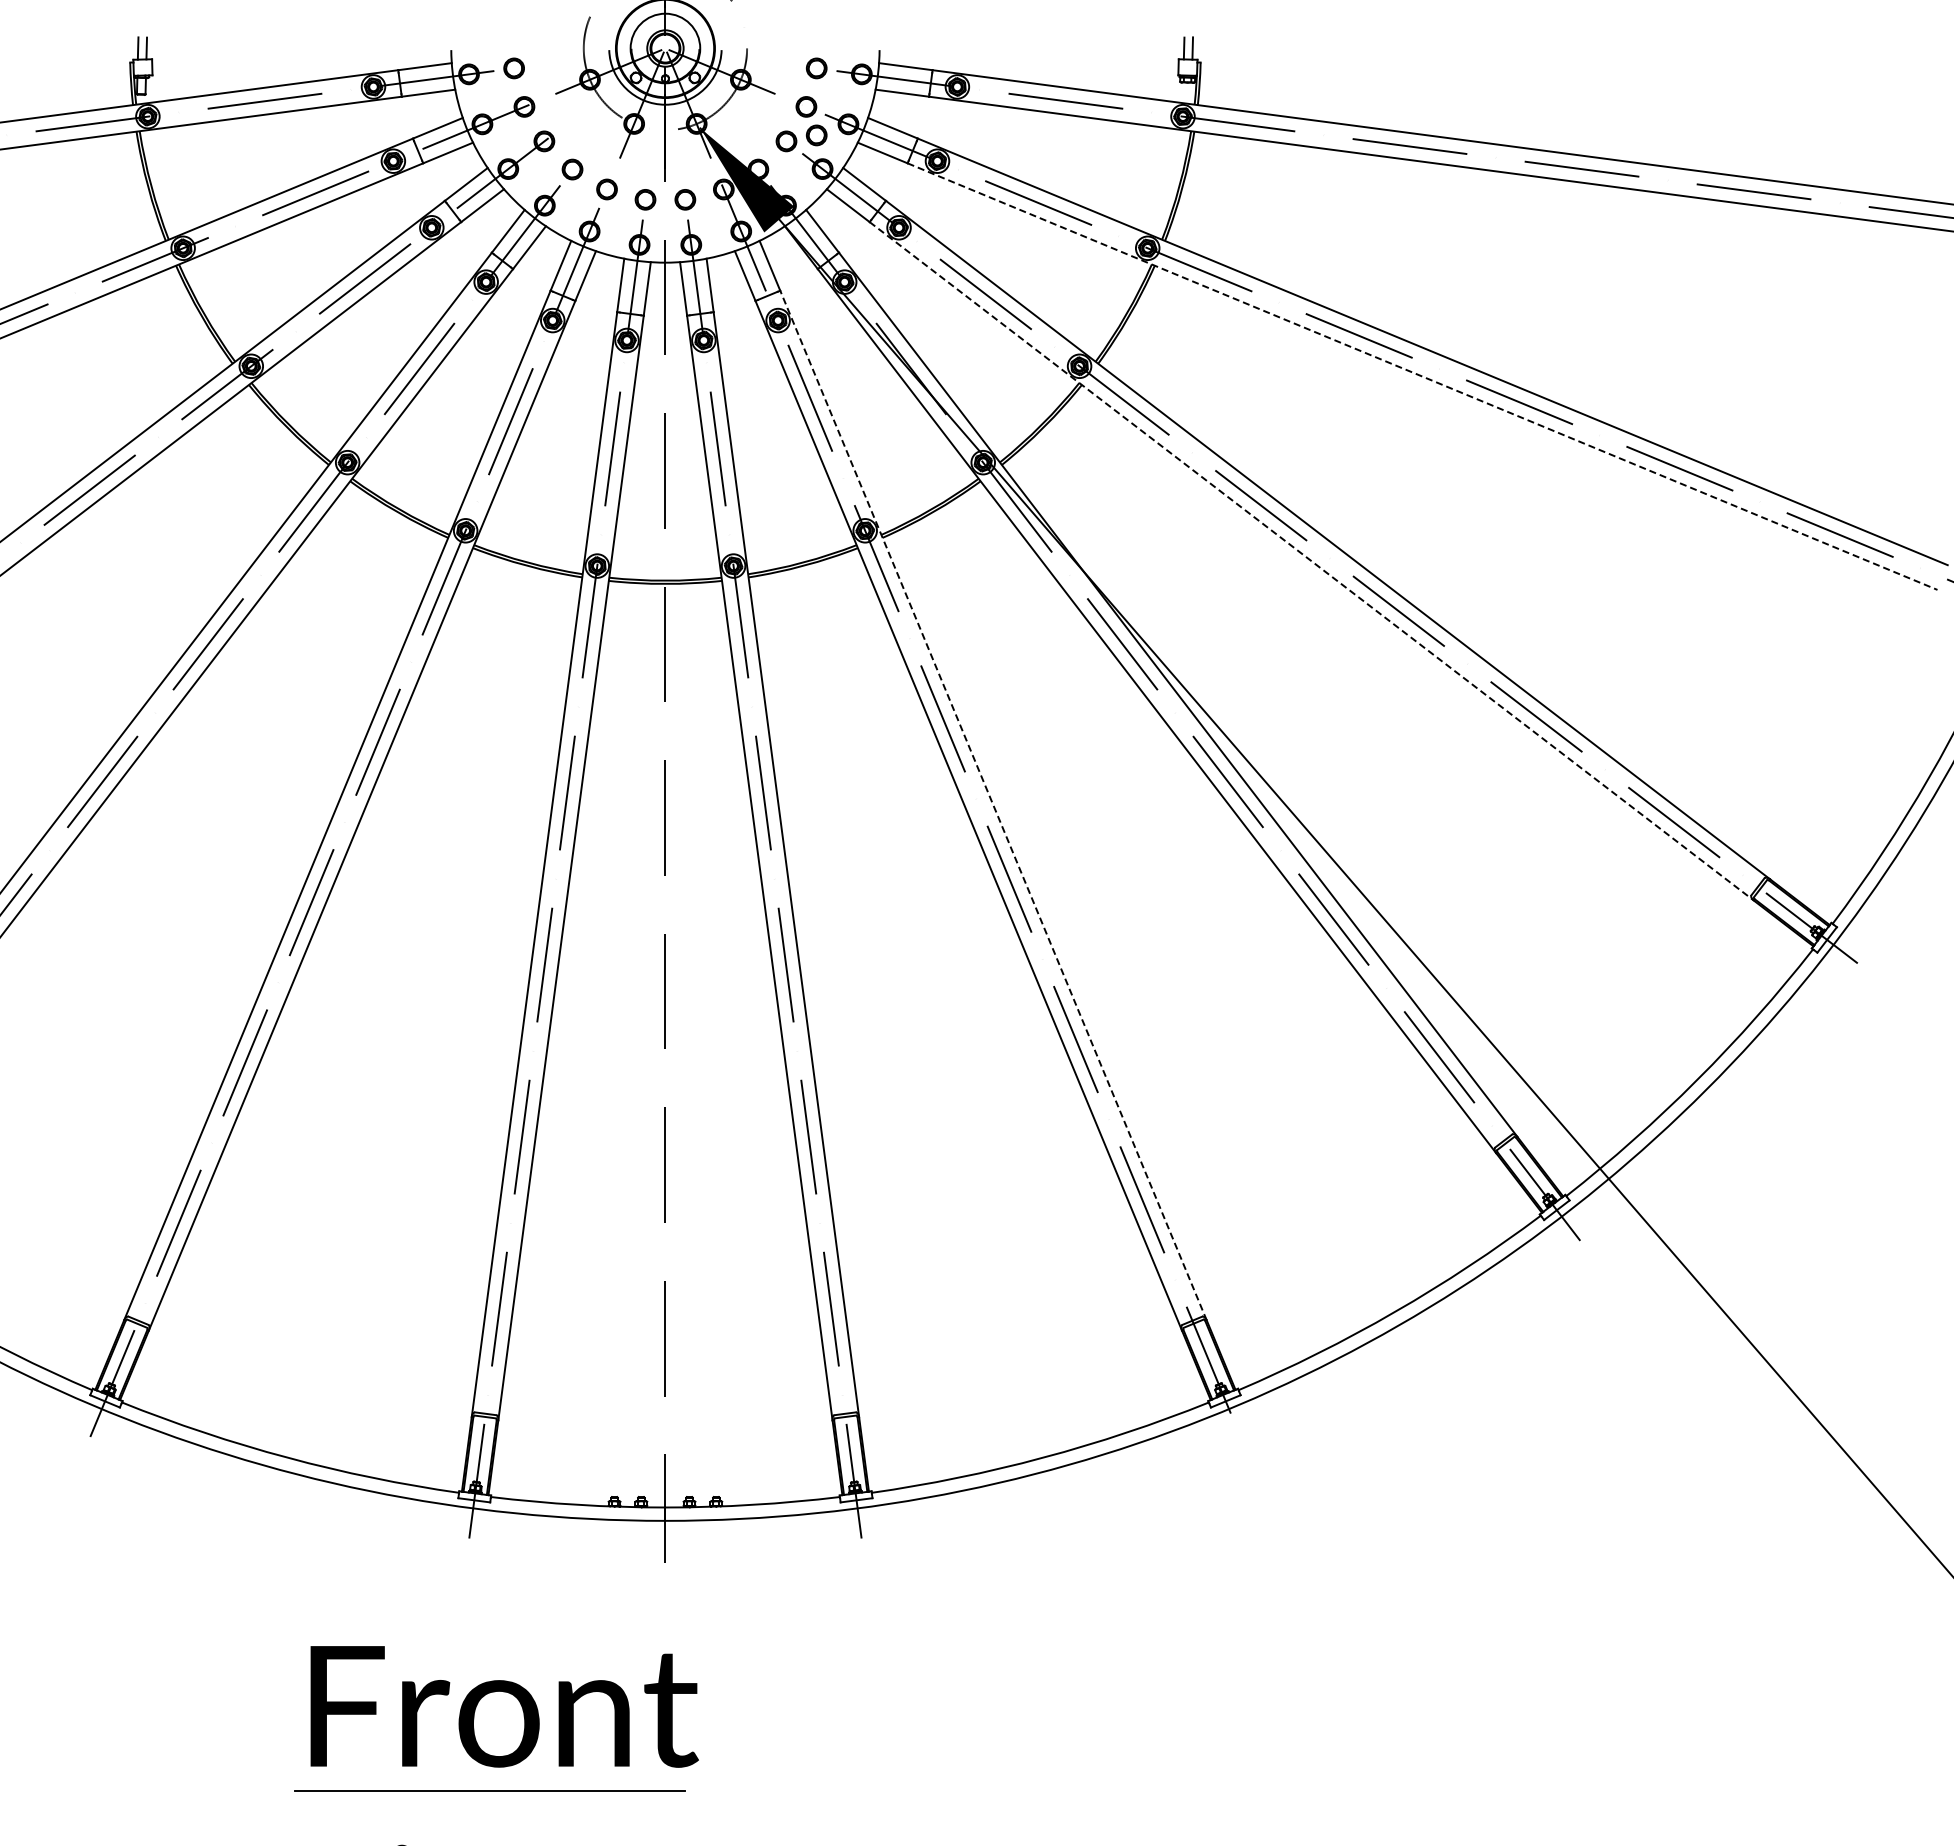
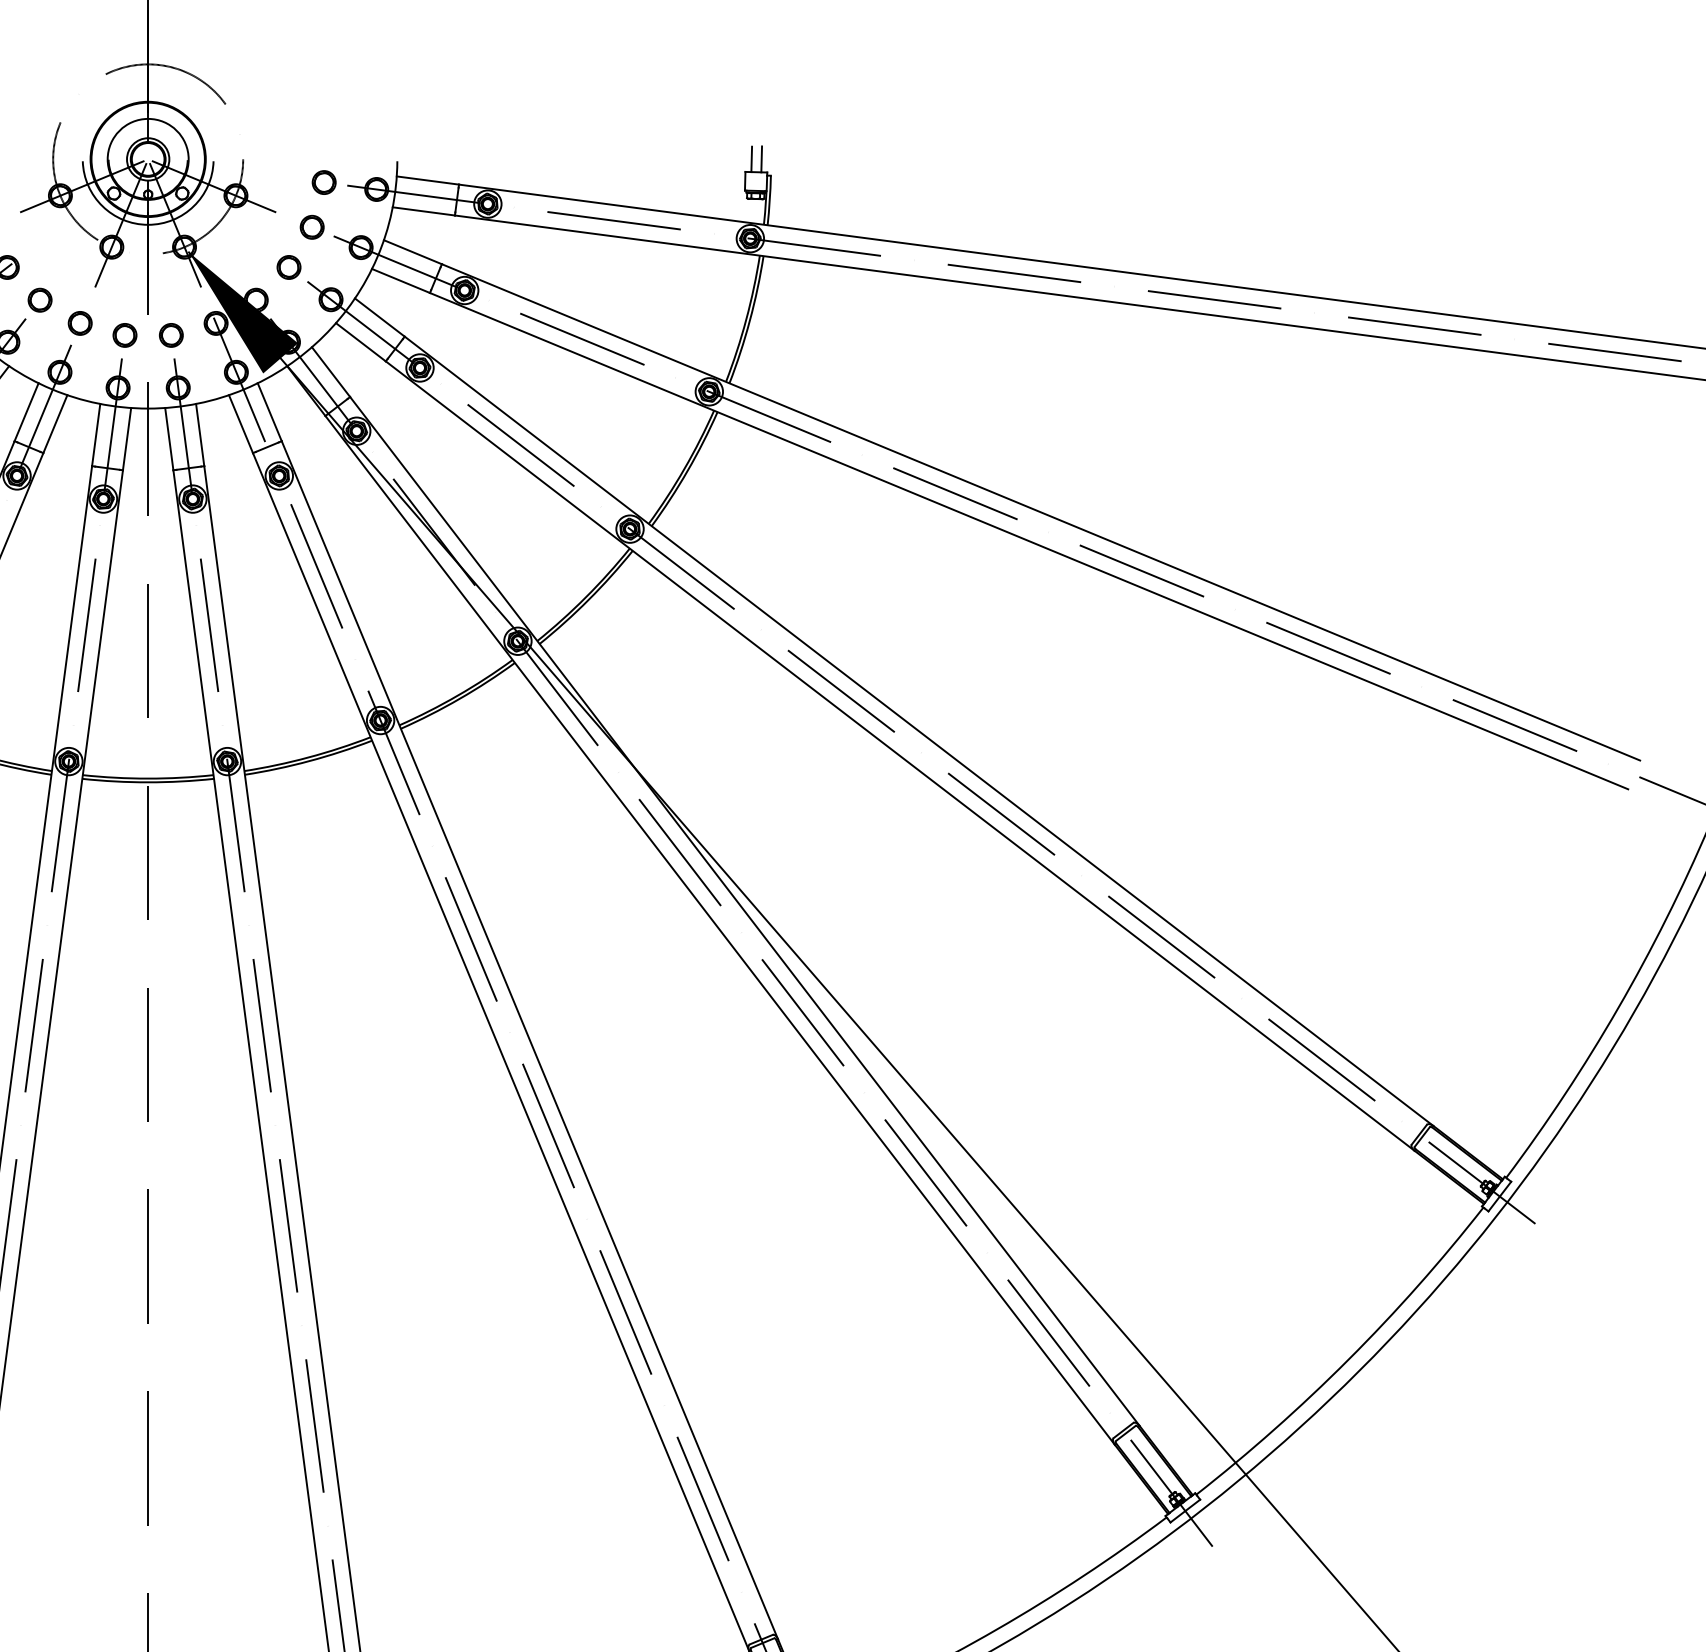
part: (816, 135) -> (323, 260), removed
line: (1423, 376) -> (1030, 541), dashed -> solid
line: (1312, 561) -> (901, 756), dashed -> solid
line: (993, 805) -> (529, 1040), dashed -> solid

